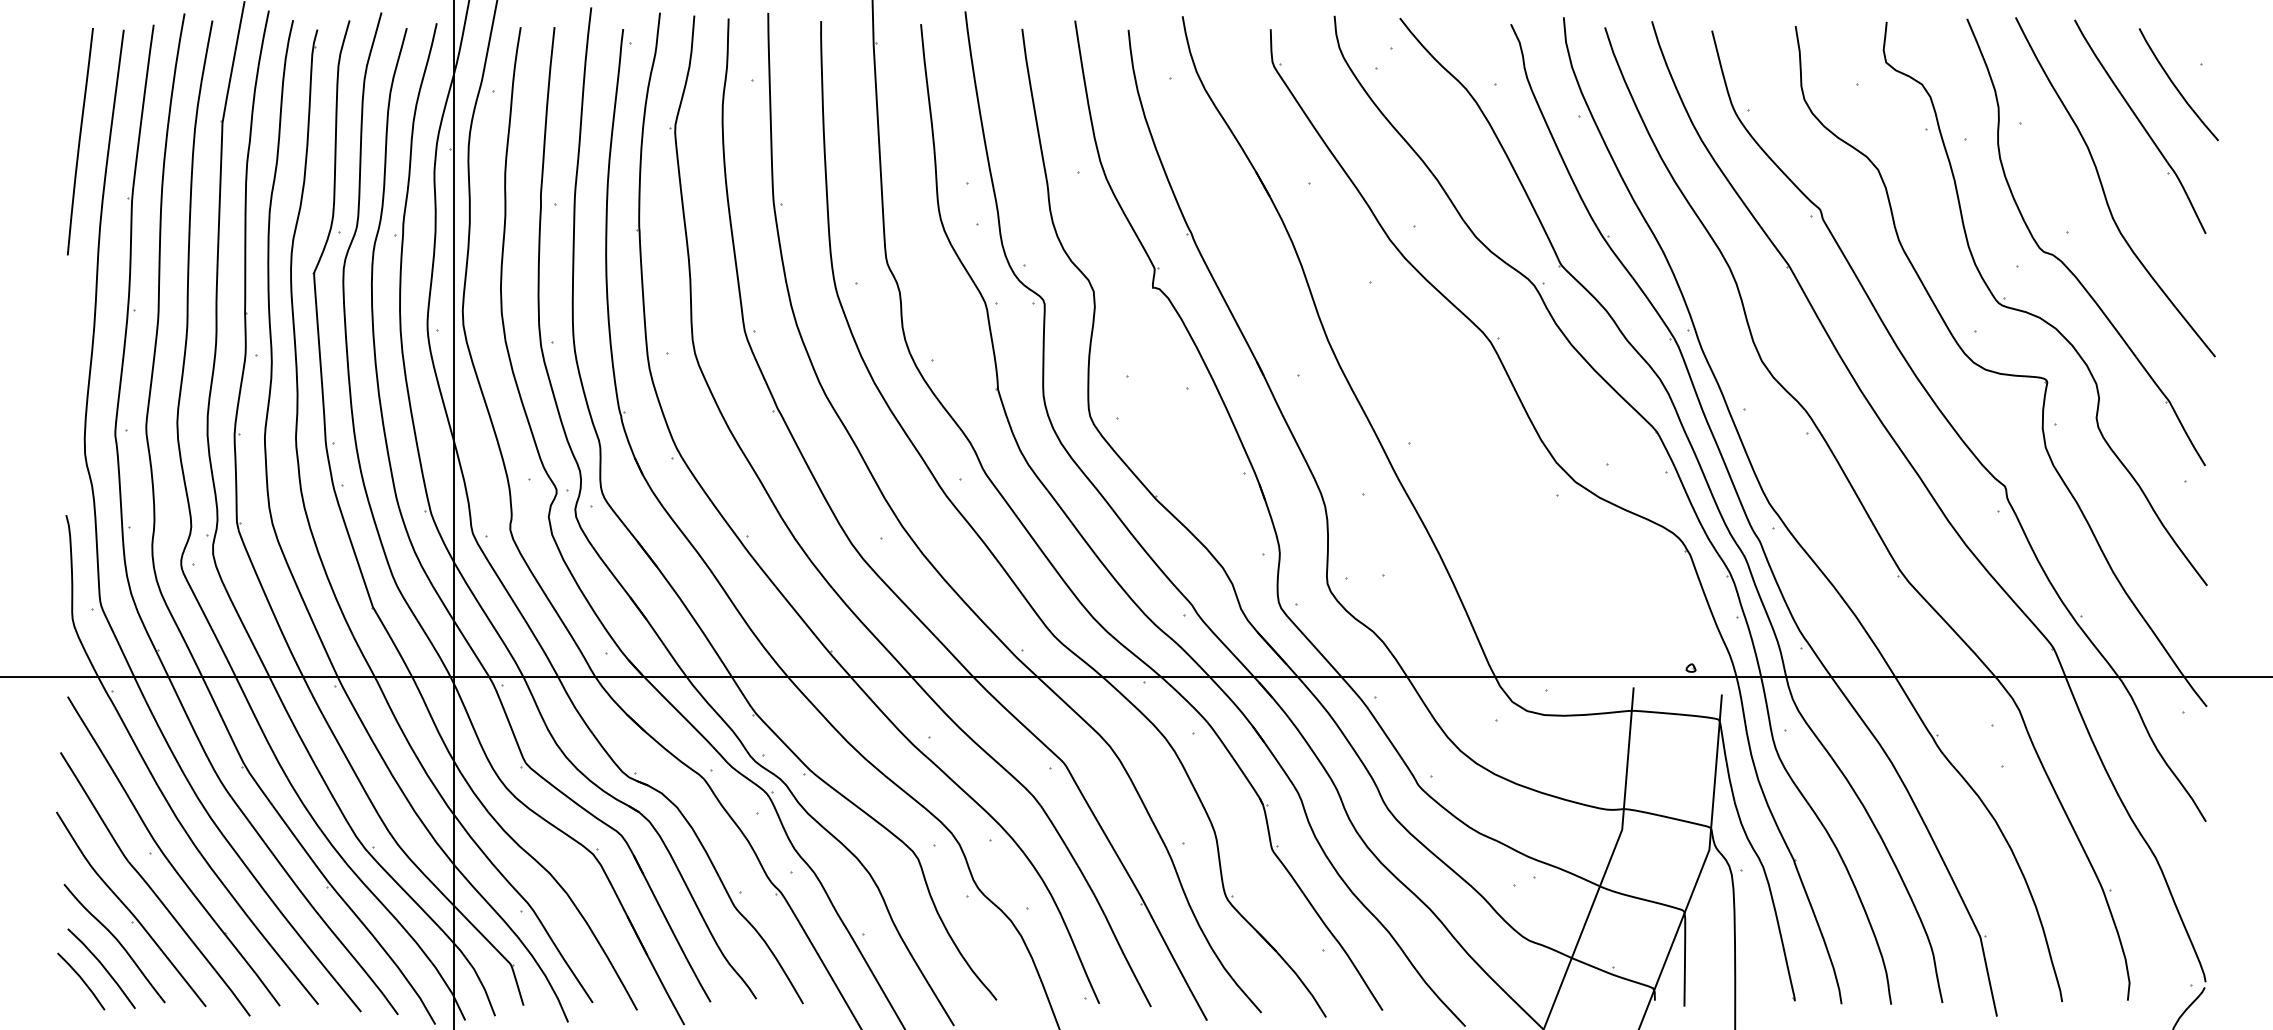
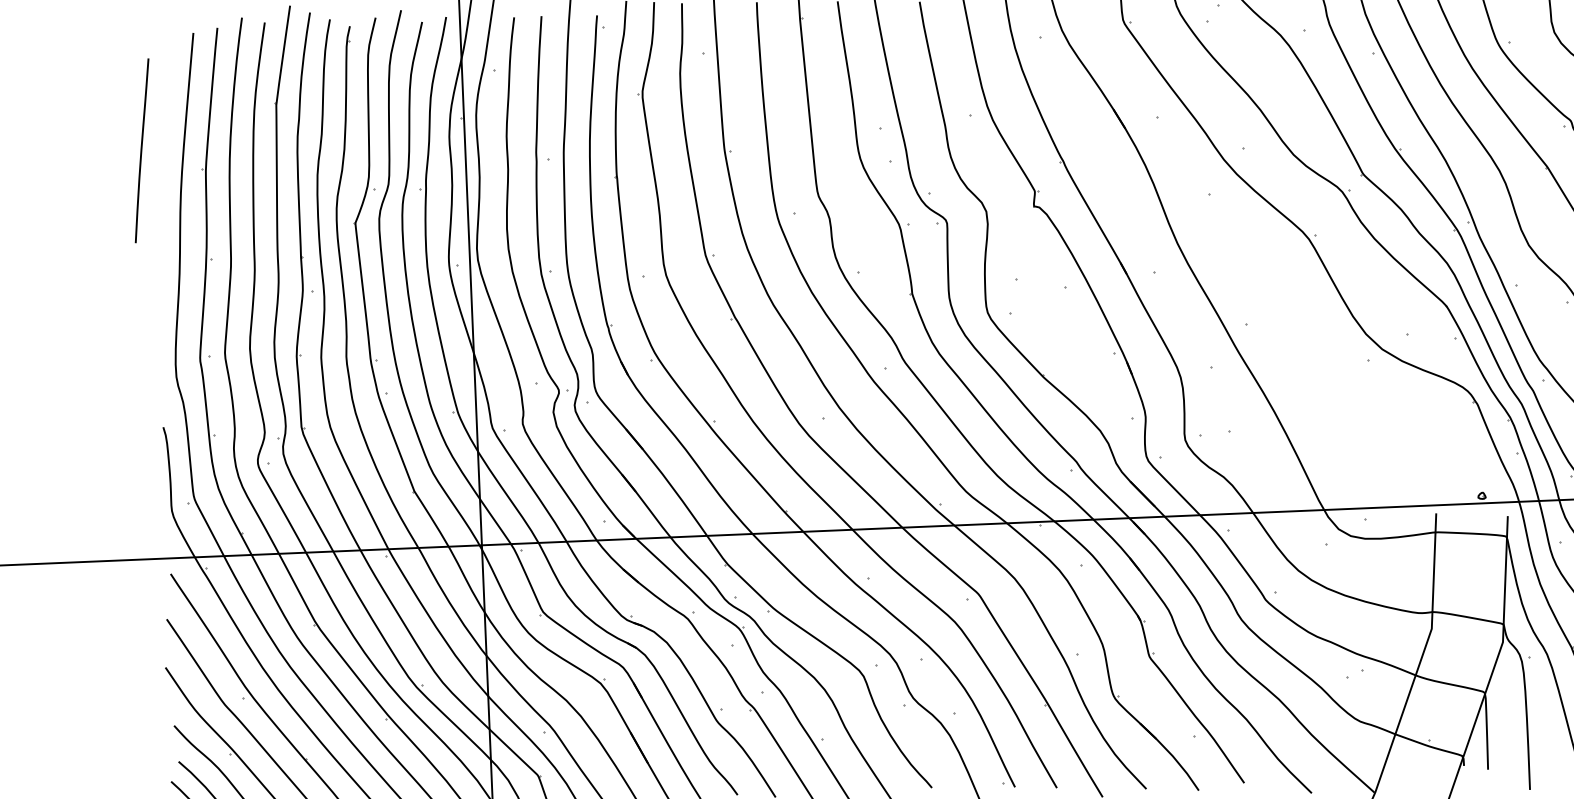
curve: (79, 141) -> (141, 150), moved

